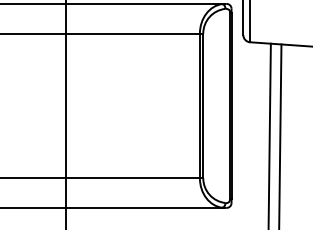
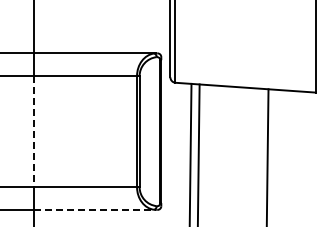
line: (64, 107) -> (33, 132), solid -> dashed
line: (144, 207) -> (94, 209), solid -> dashed

